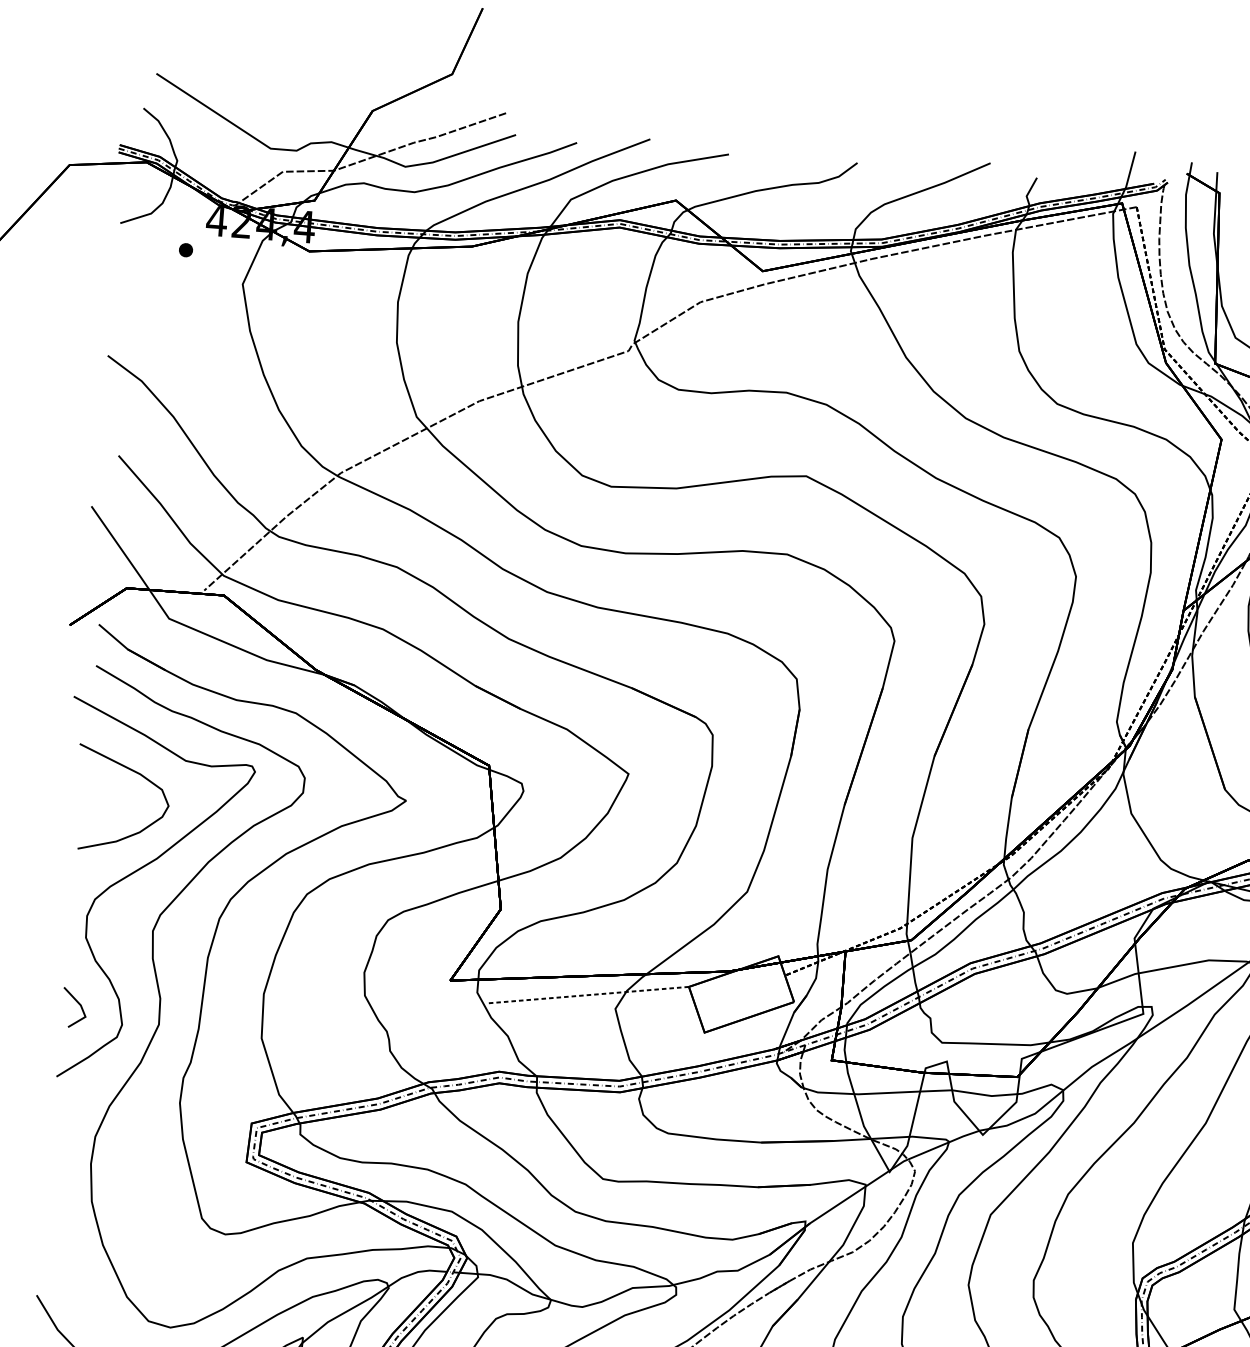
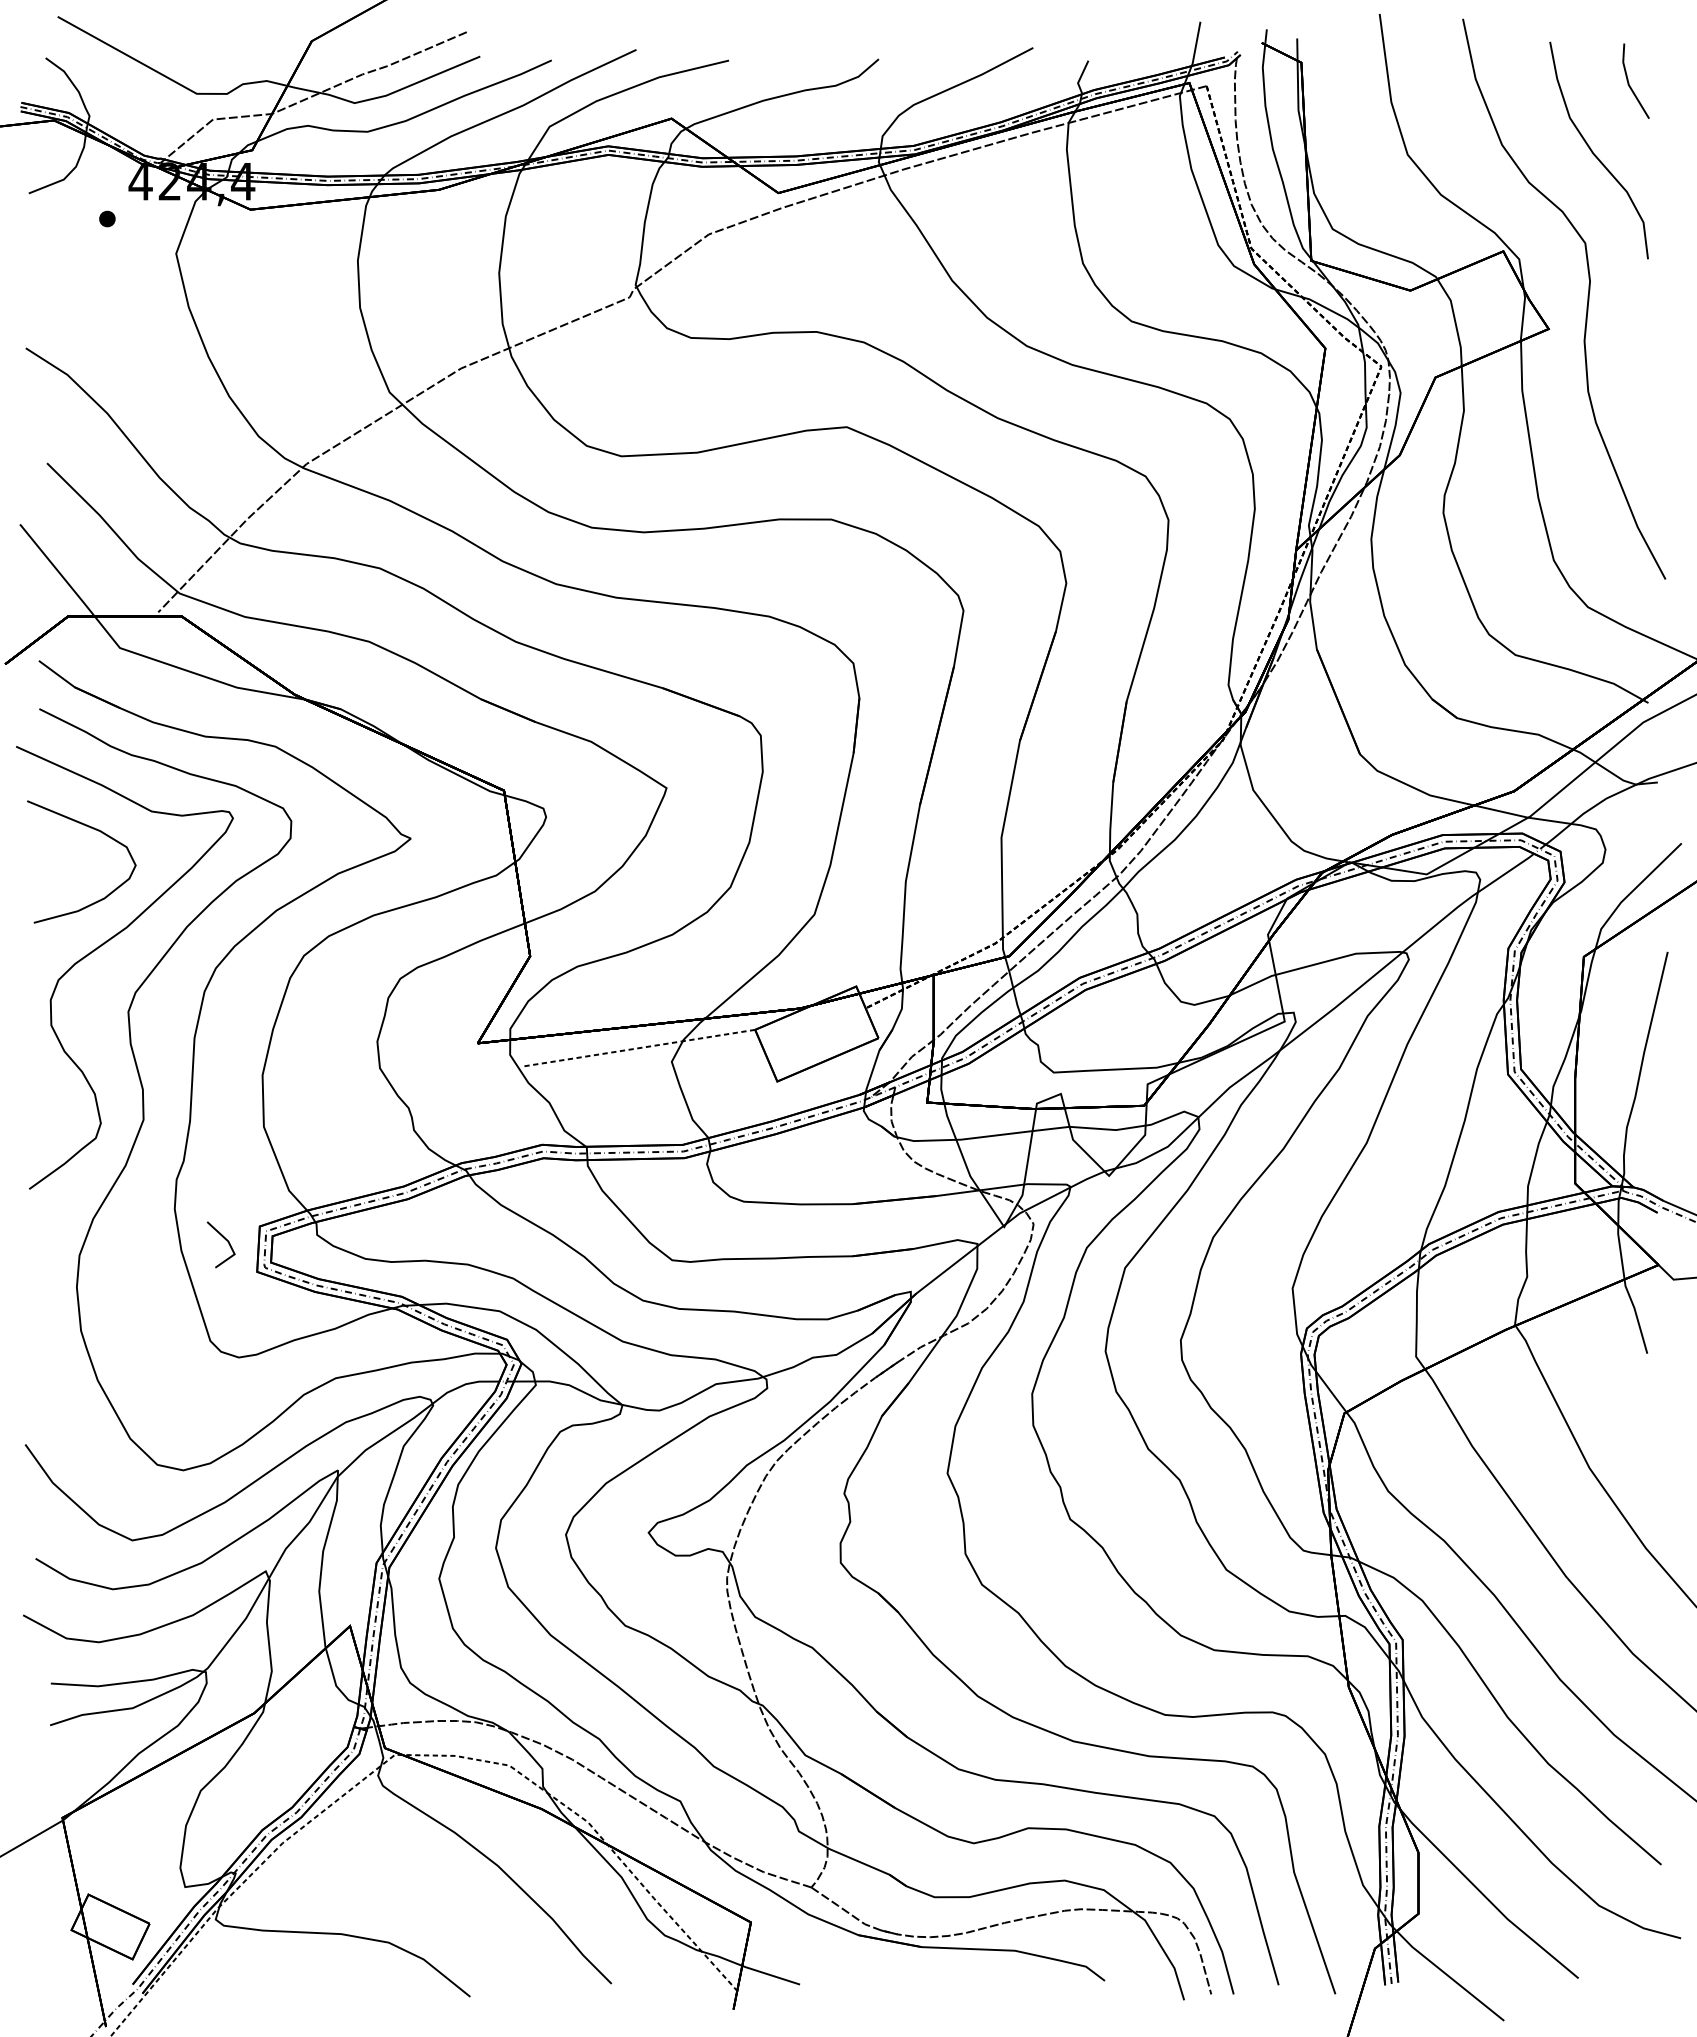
line: (77, 1003) -> (224, 1239), moved

